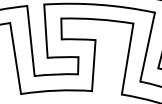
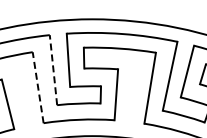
line: (30, 40) -> (53, 69), solid -> dashed
line: (15, 58) -> (38, 87), solid -> dashed

